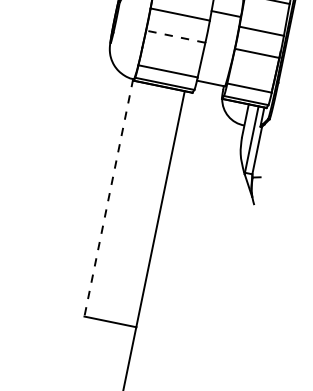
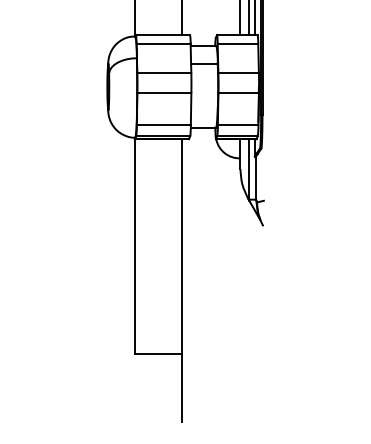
line: (174, 36) -> (163, 92), dashed -> solid
line: (108, 198) -> (134, 246), dashed -> solid

